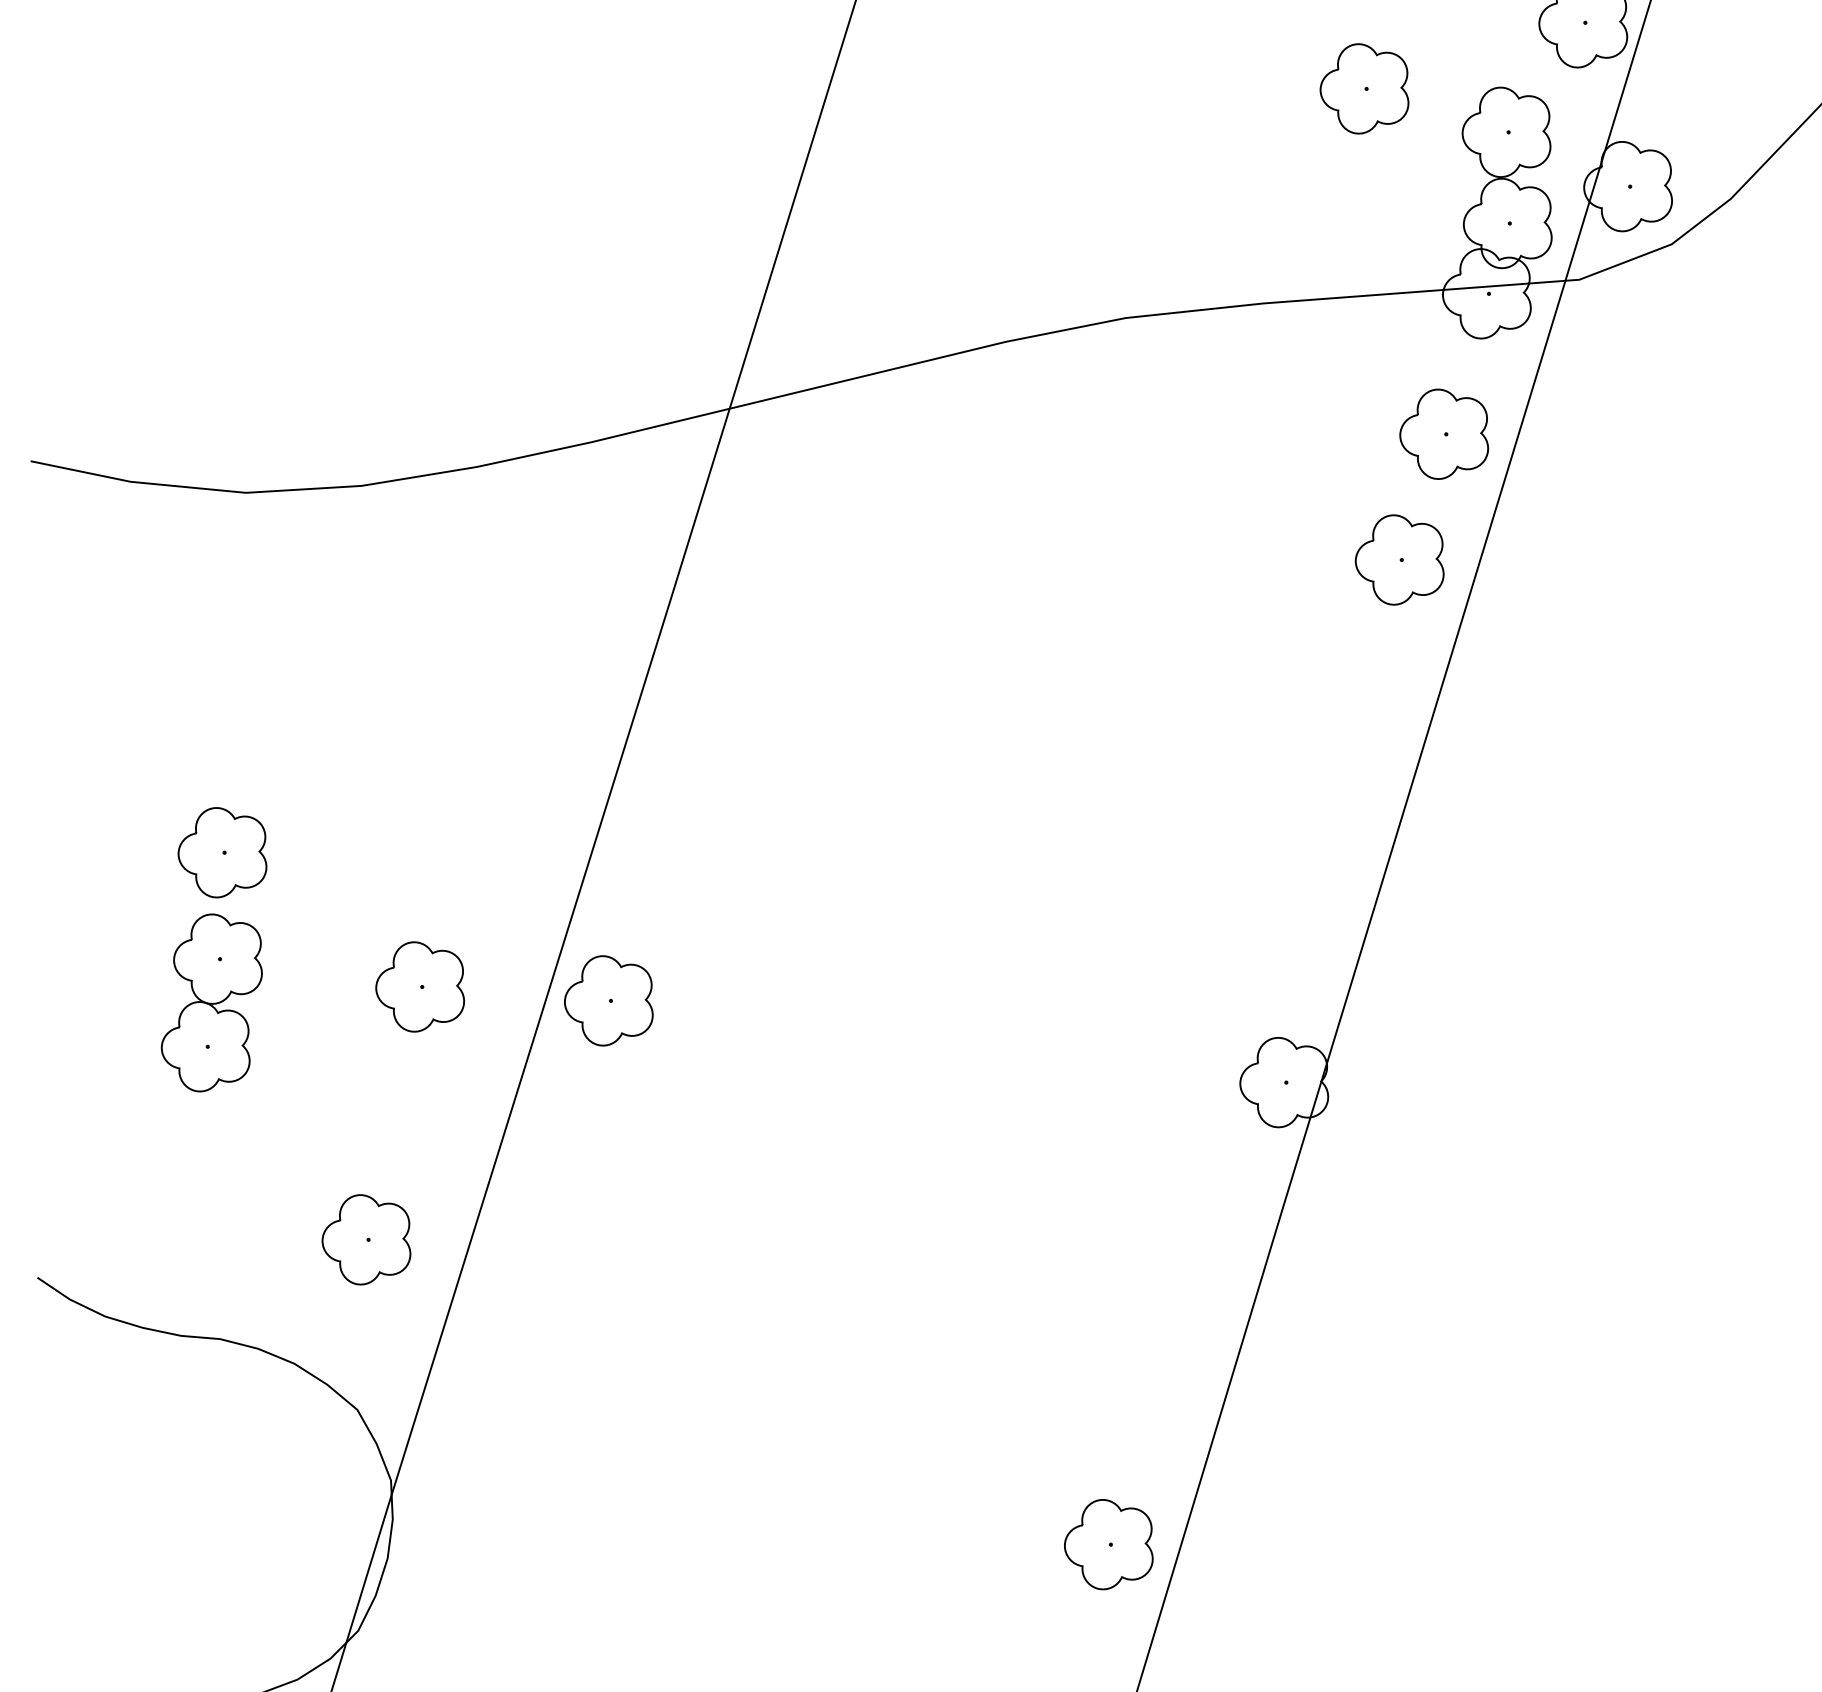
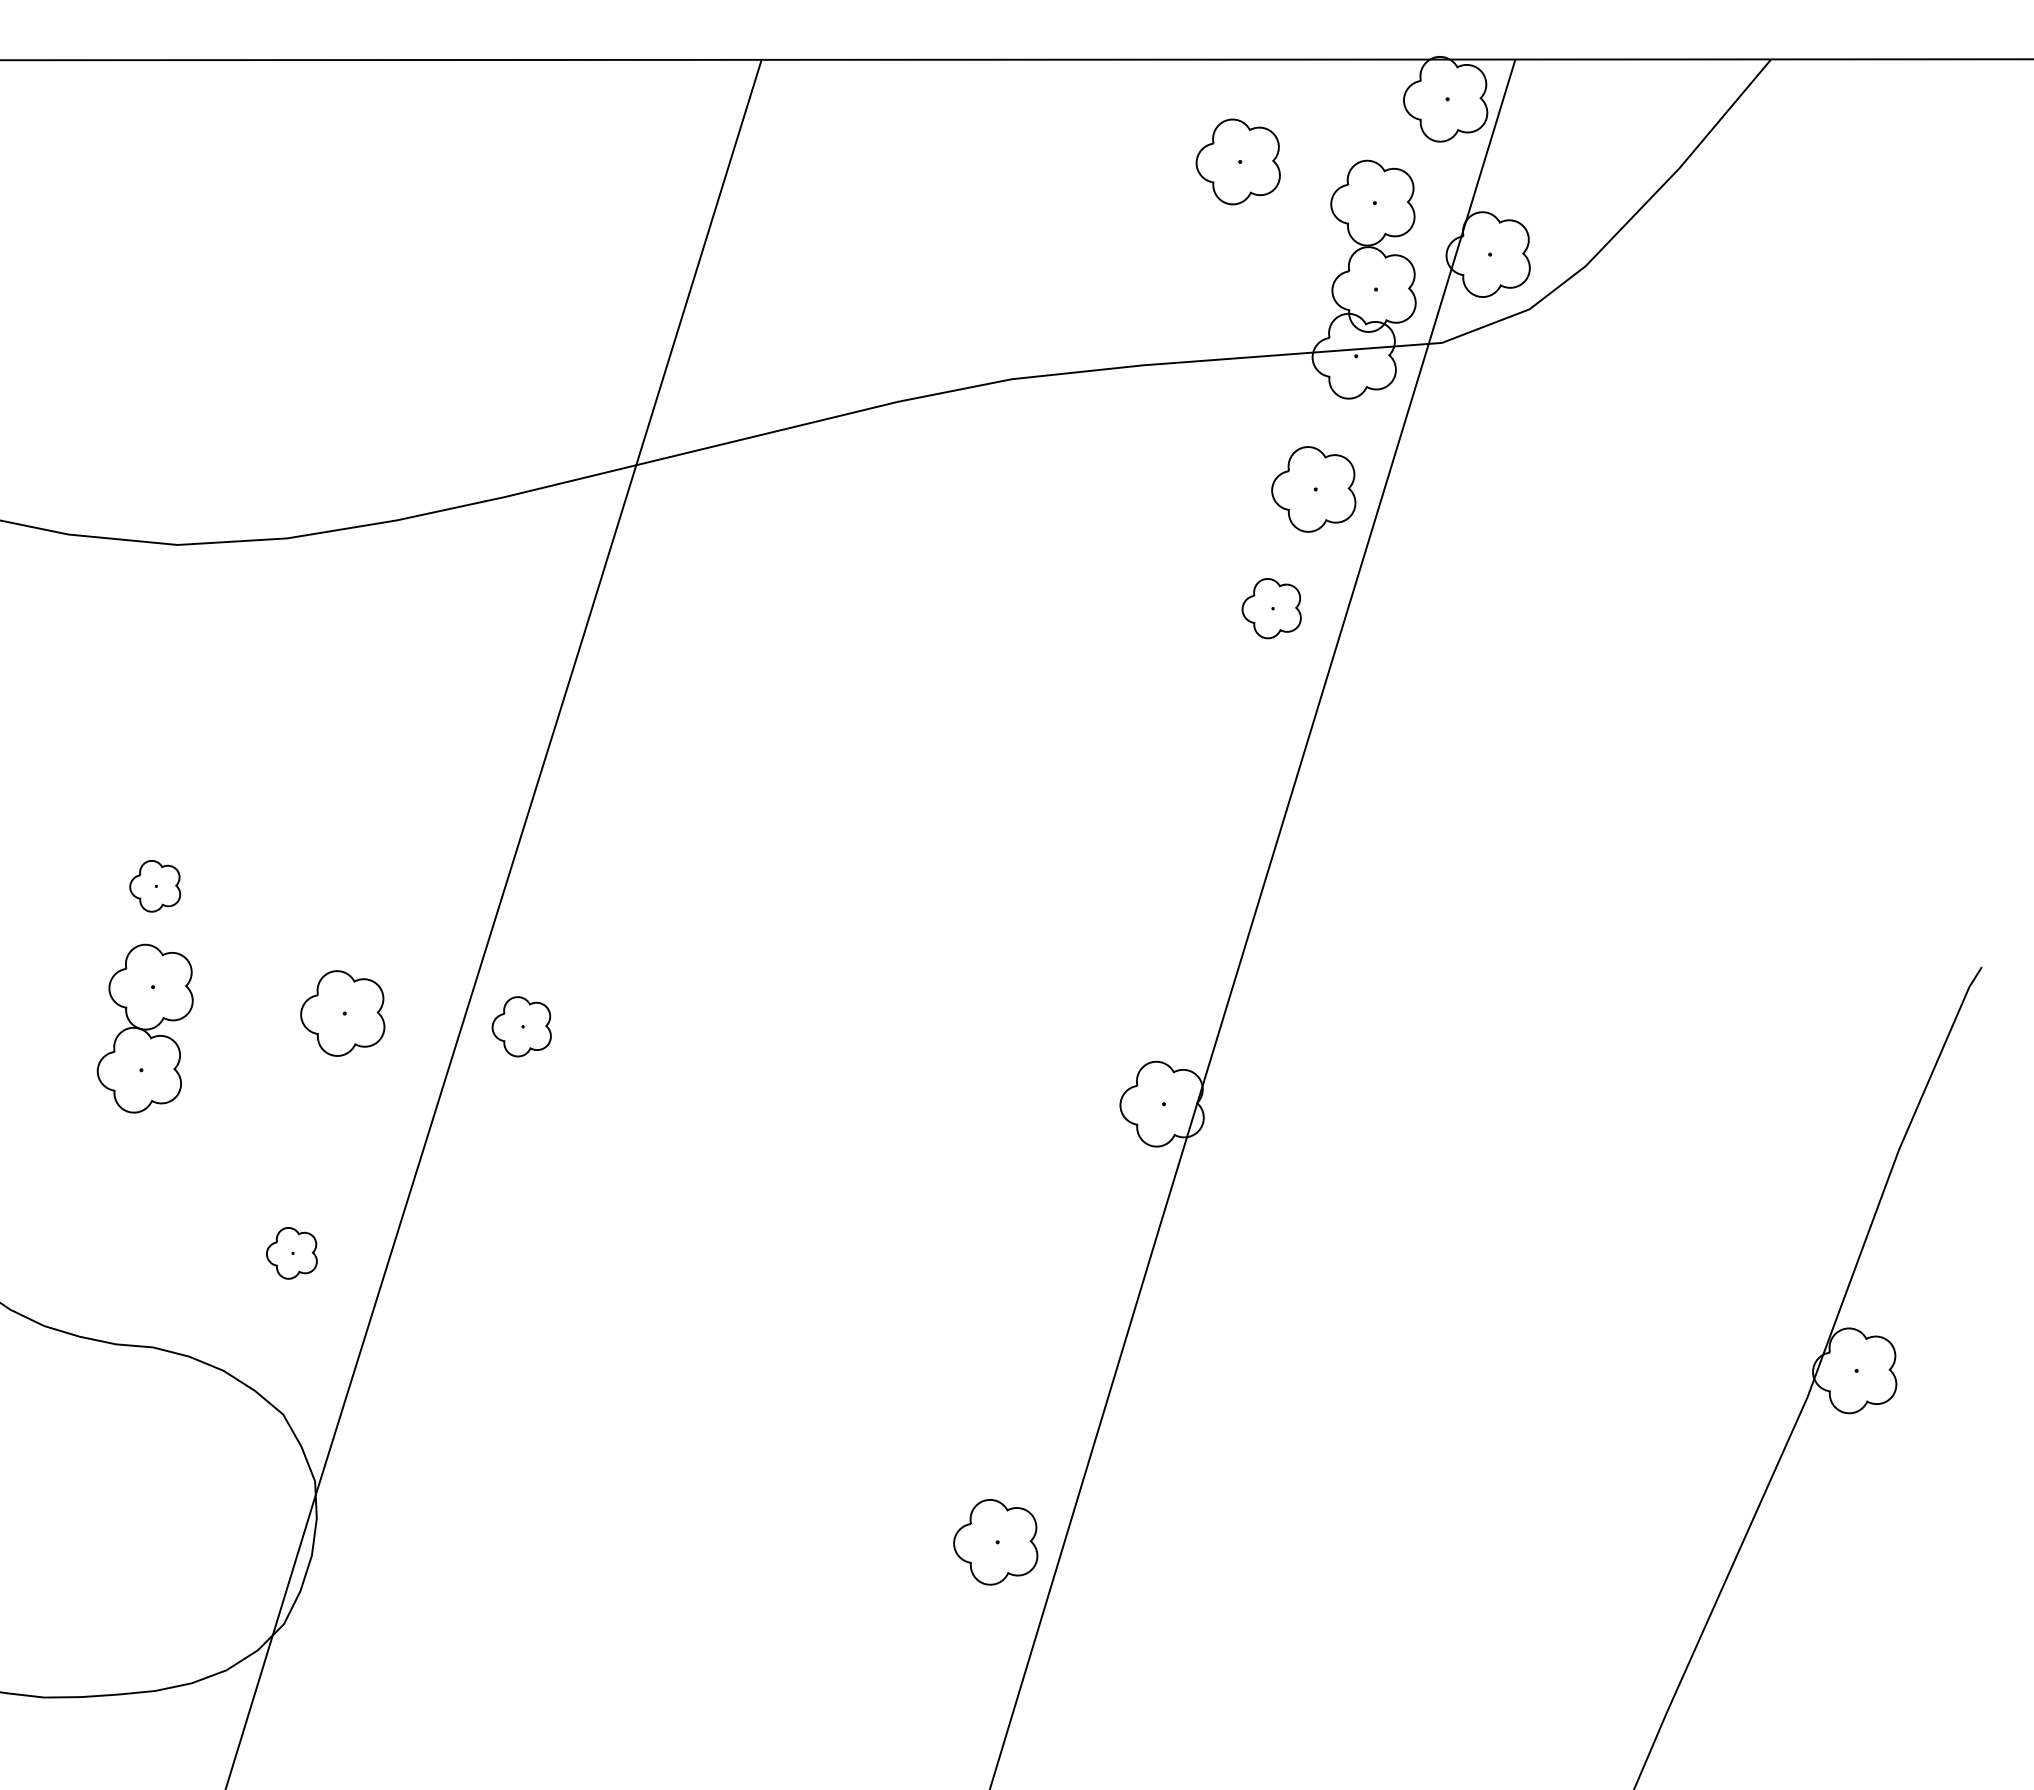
part: (1399, 559) -> (1271, 608), size x0.7
part: (221, 853) -> (154, 886), size x0.6
part: (608, 1000) -> (521, 1026), size x0.7
part: (366, 1240) -> (291, 1253), size x0.6

